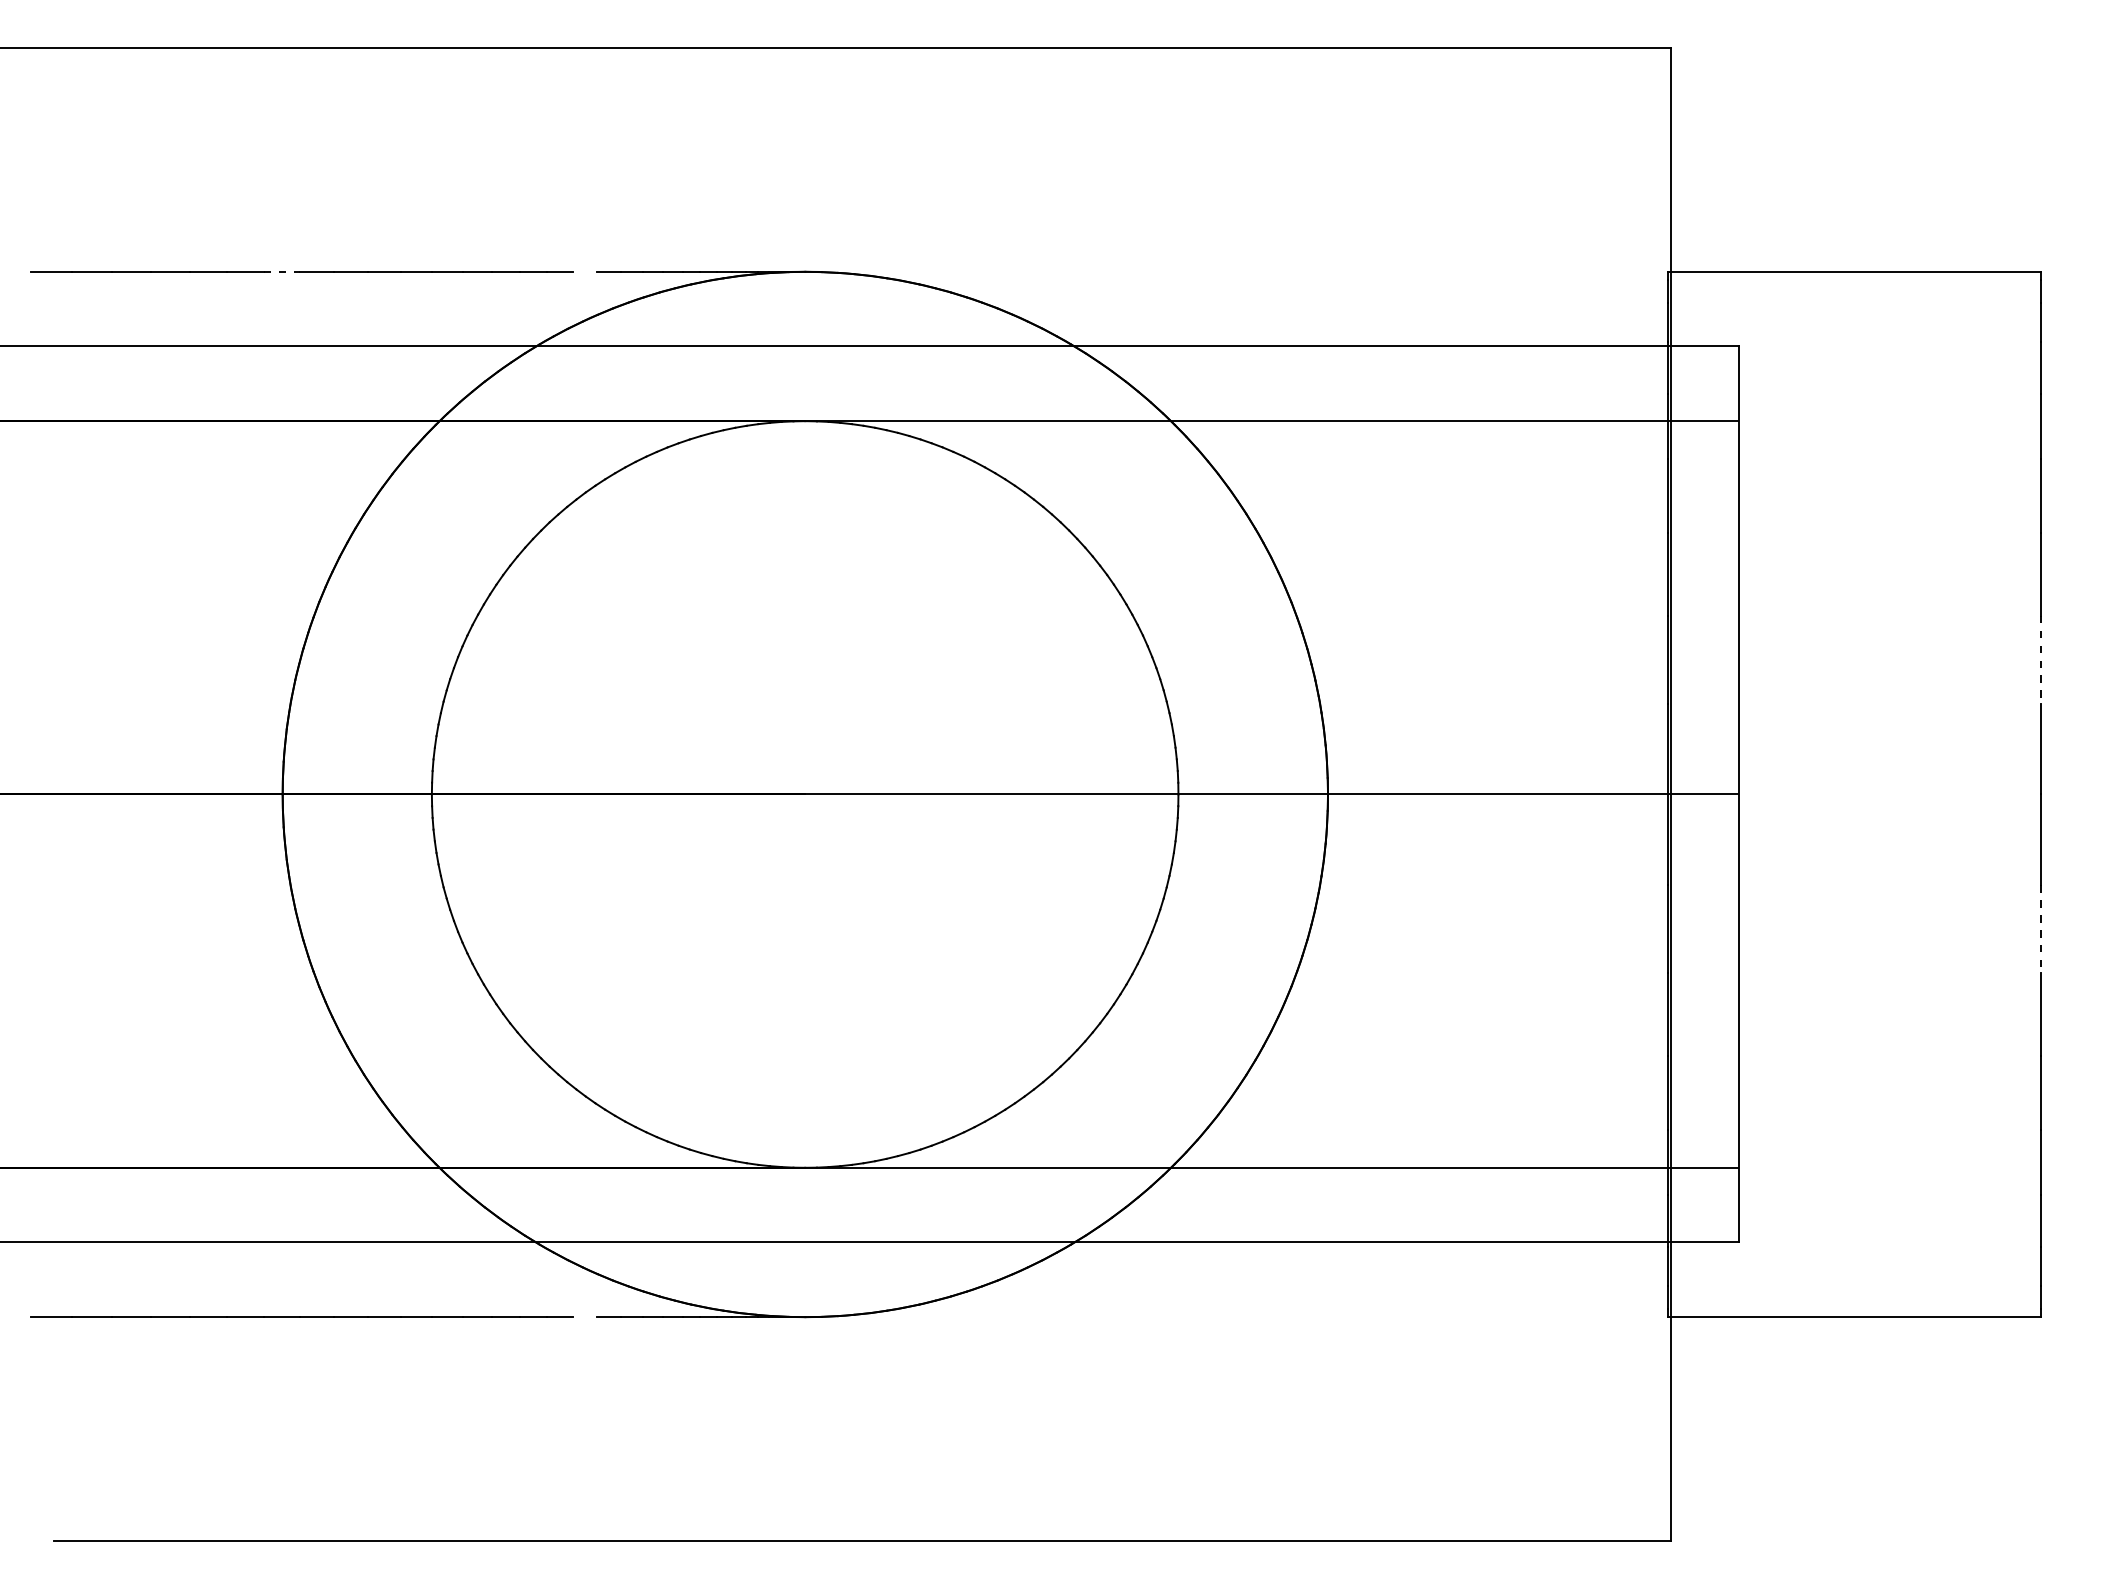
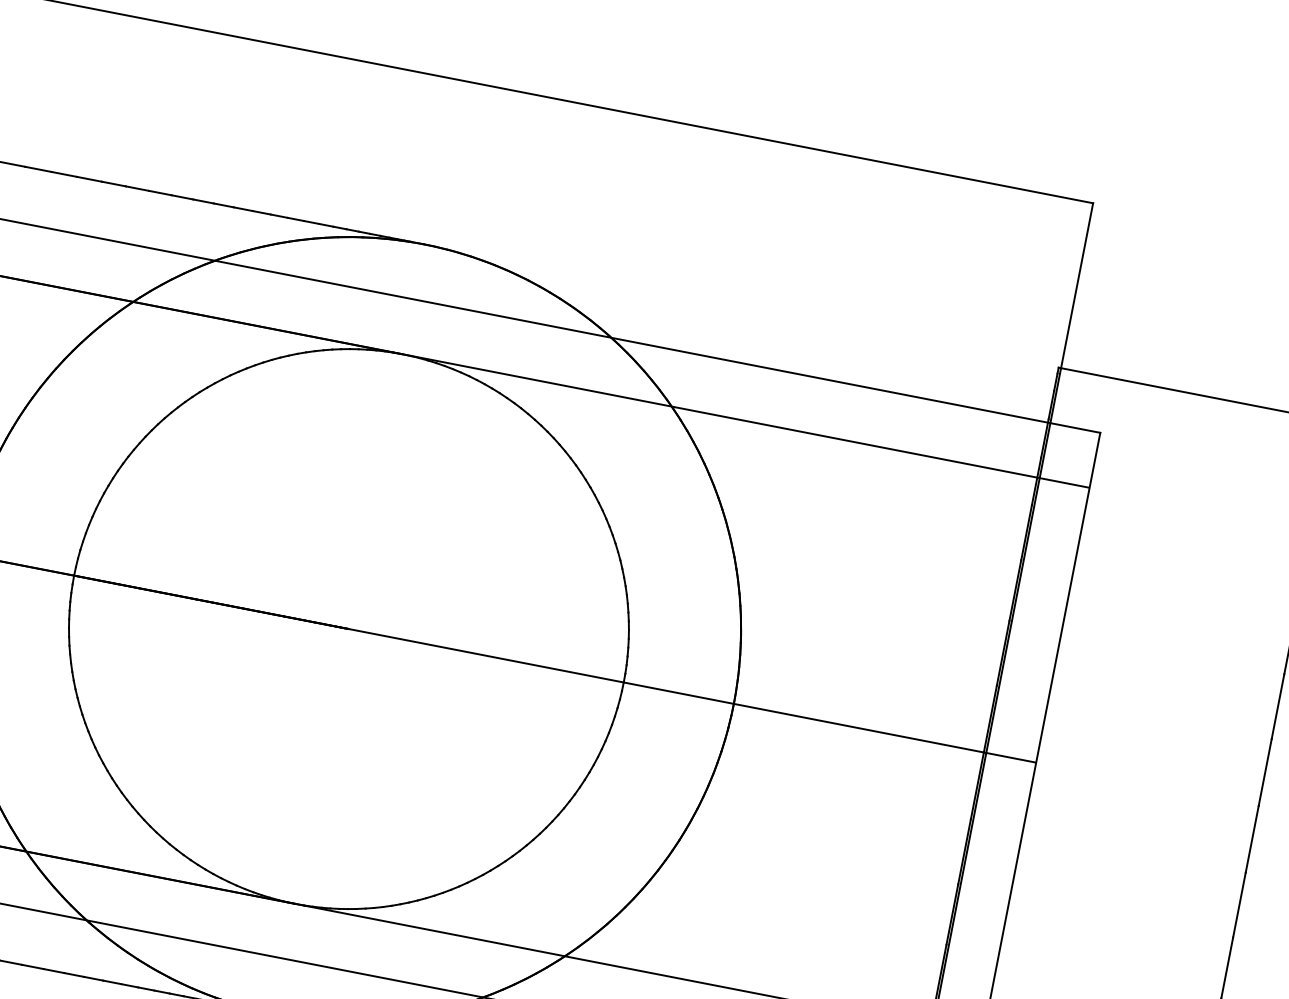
line: (281, 271) -> (38, 169), dashed -> solid
line: (584, 271) -> (261, 212), added
line: (2040, 660) -> (1277, 707), dashed -> solid
line: (2040, 929) -> (1239, 905), dashed -> solid
line: (584, 1317) -> (111, 982), added

